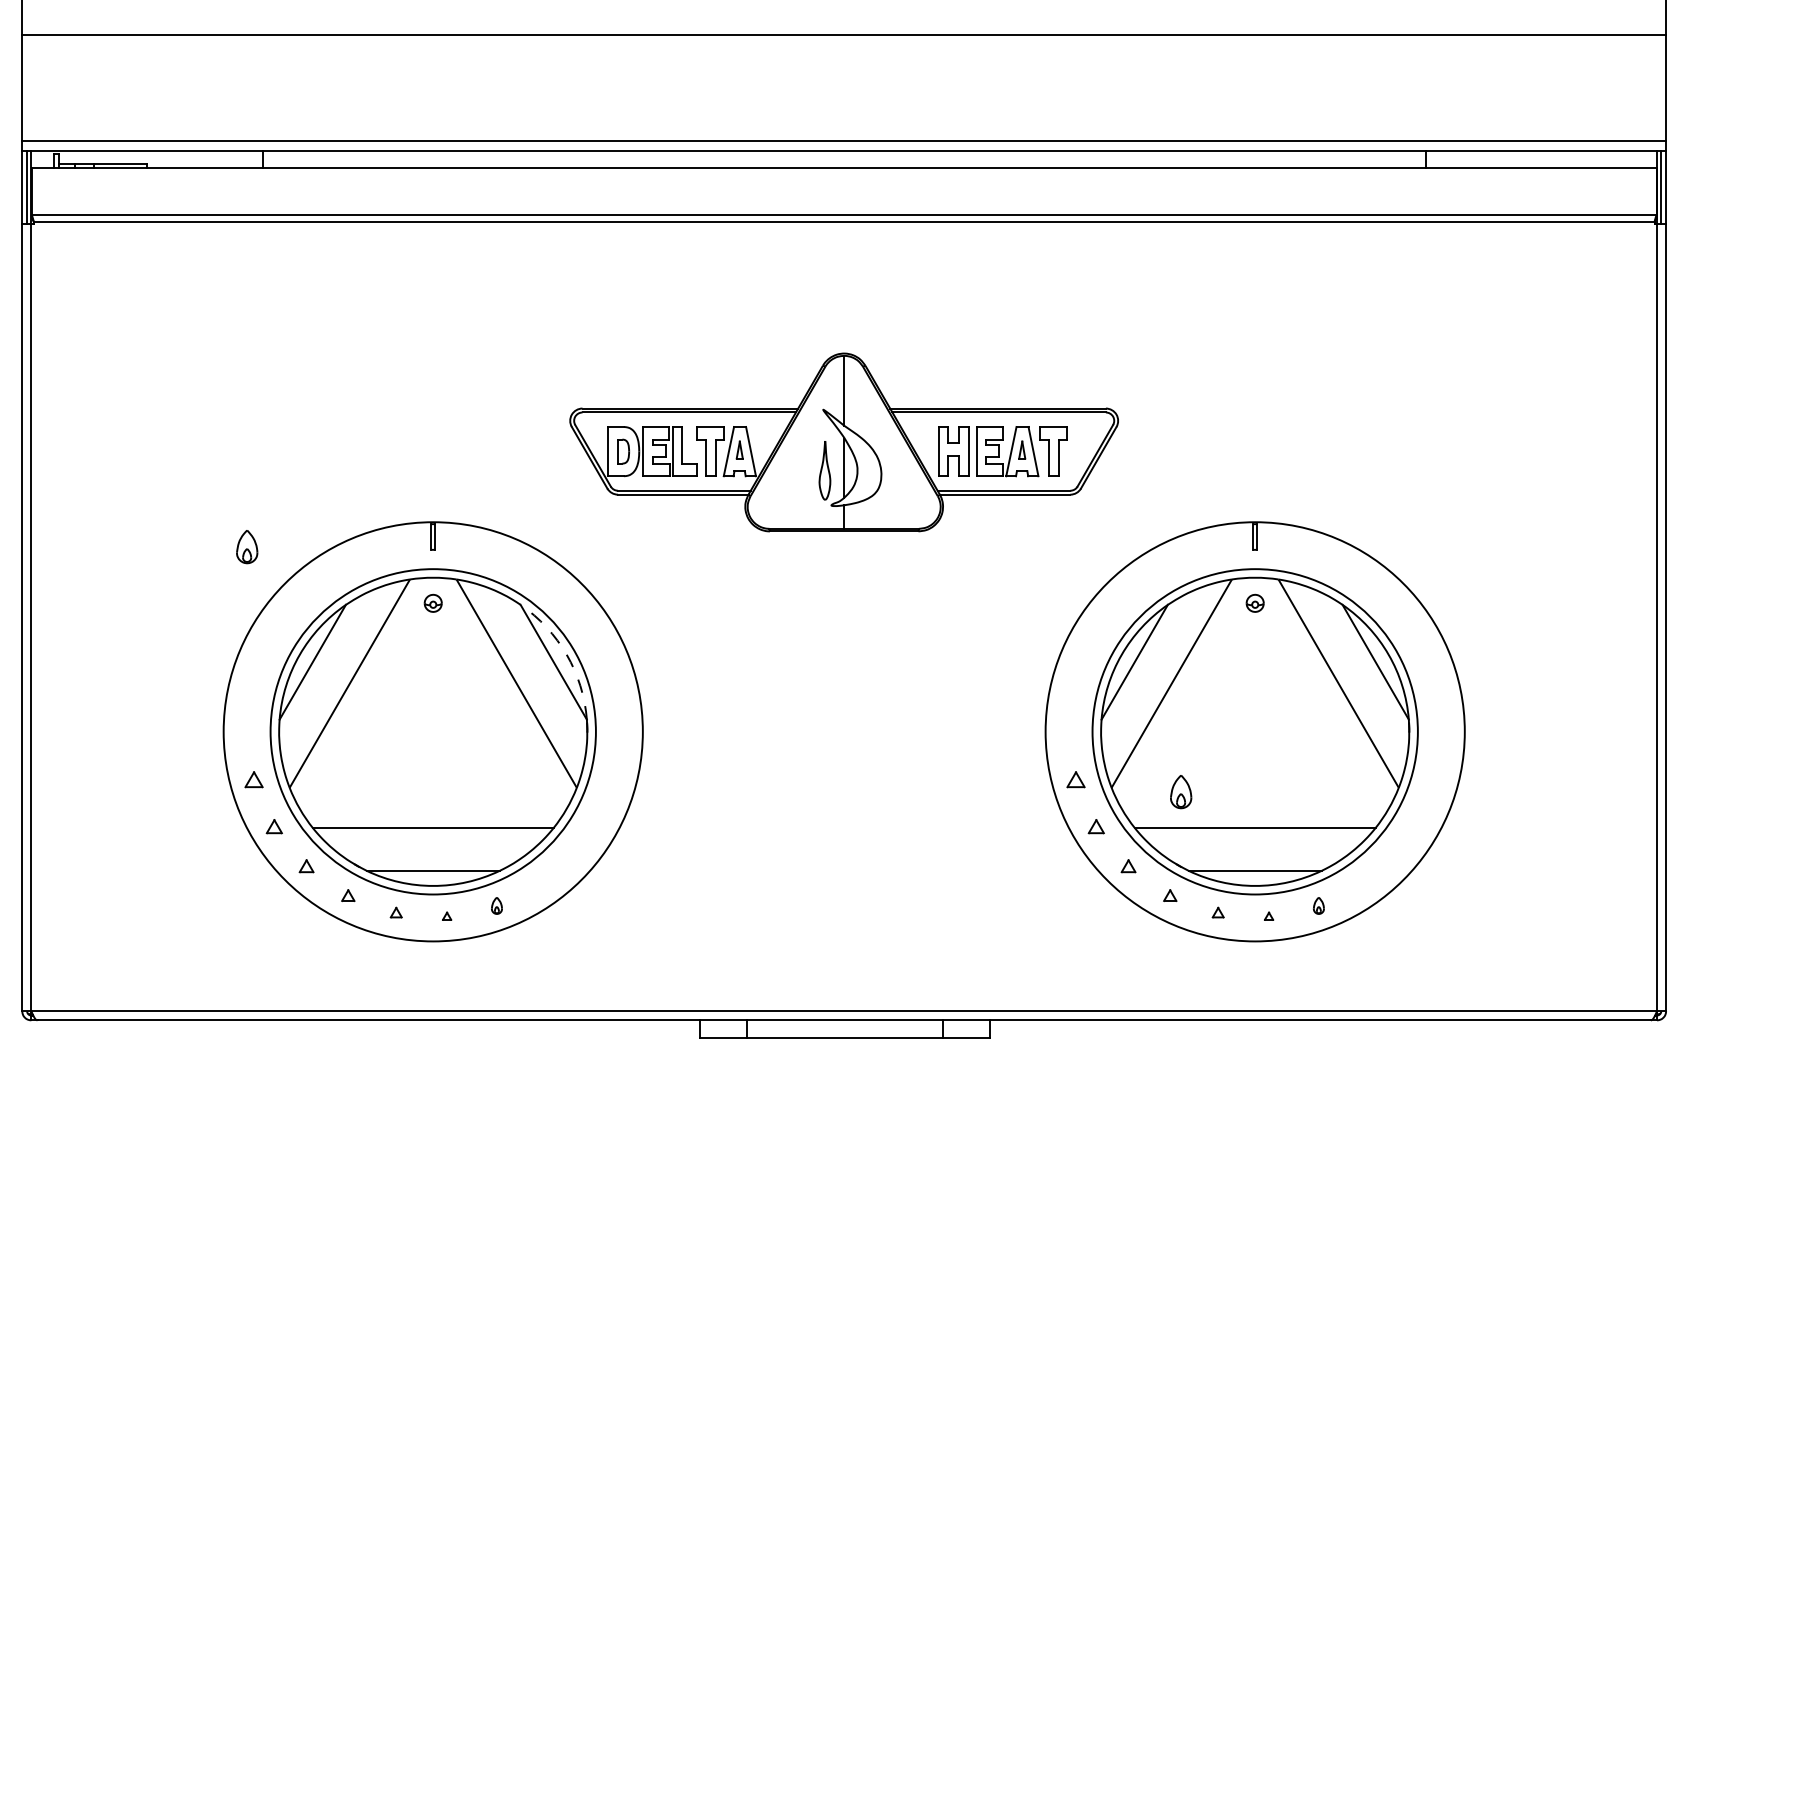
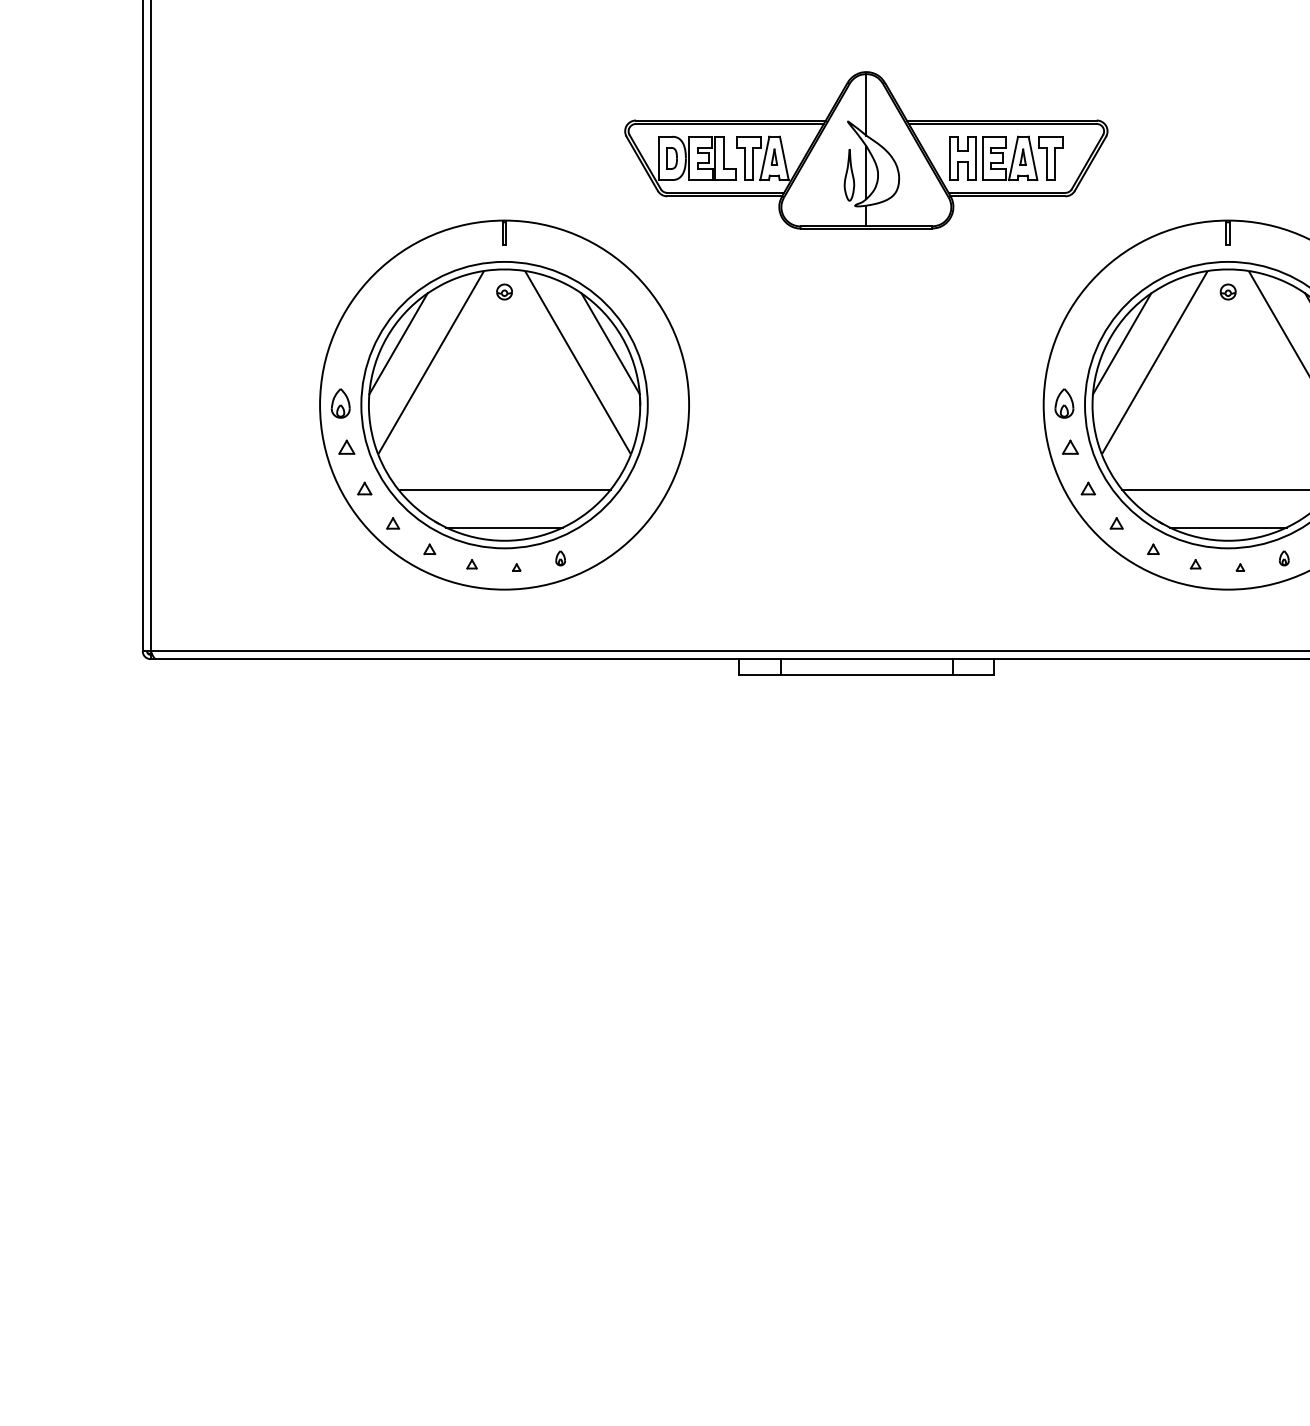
part: (247, 547) -> (341, 403), moved
arc: (566, 654) -> (621, 337), dashed -> solid
part: (1181, 792) -> (1064, 403), moved

